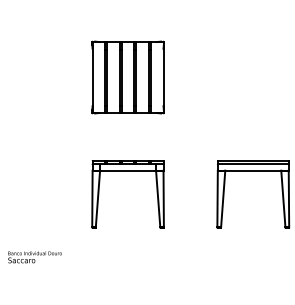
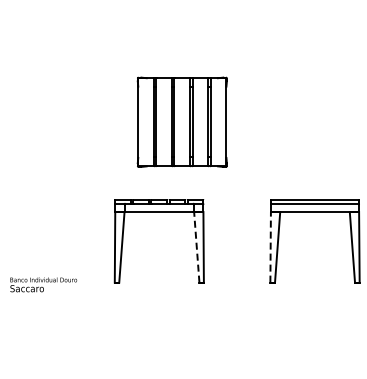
part: (127, 76) -> (181, 121), moved
line: (157, 198) -> (196, 246), solid -> dashed
line: (217, 198) -> (270, 246), solid -> dashed
text: (34, 257) -> (43, 284), moved

